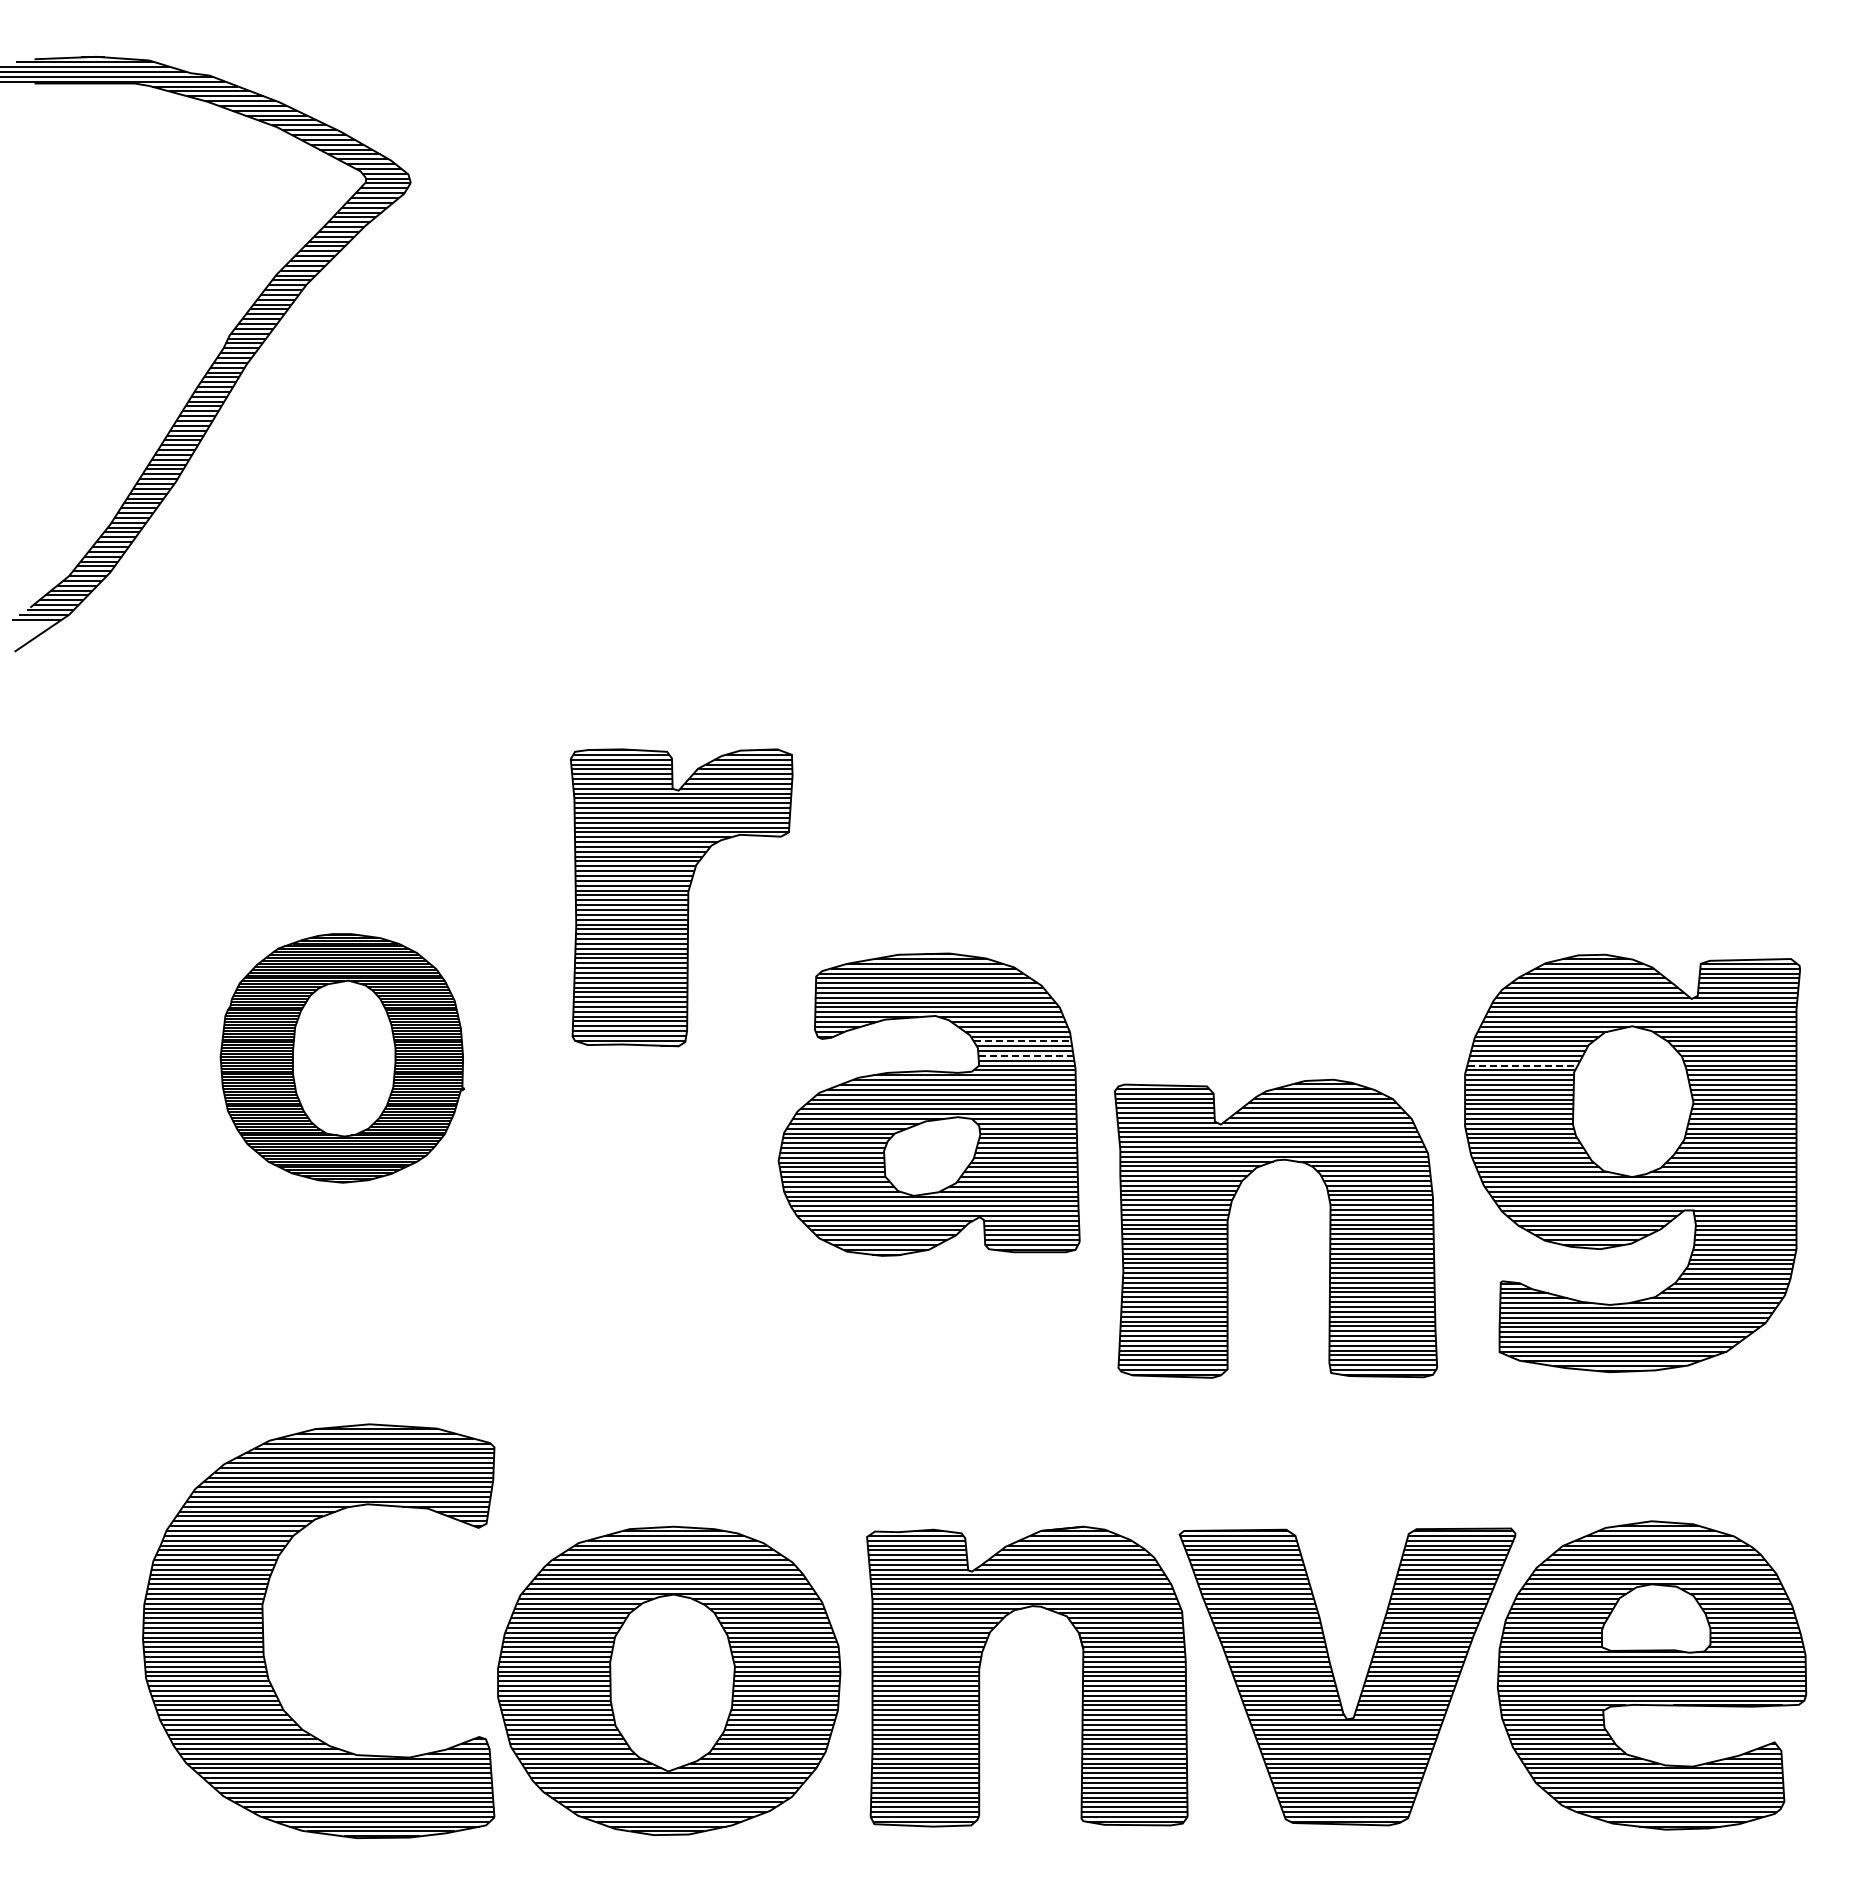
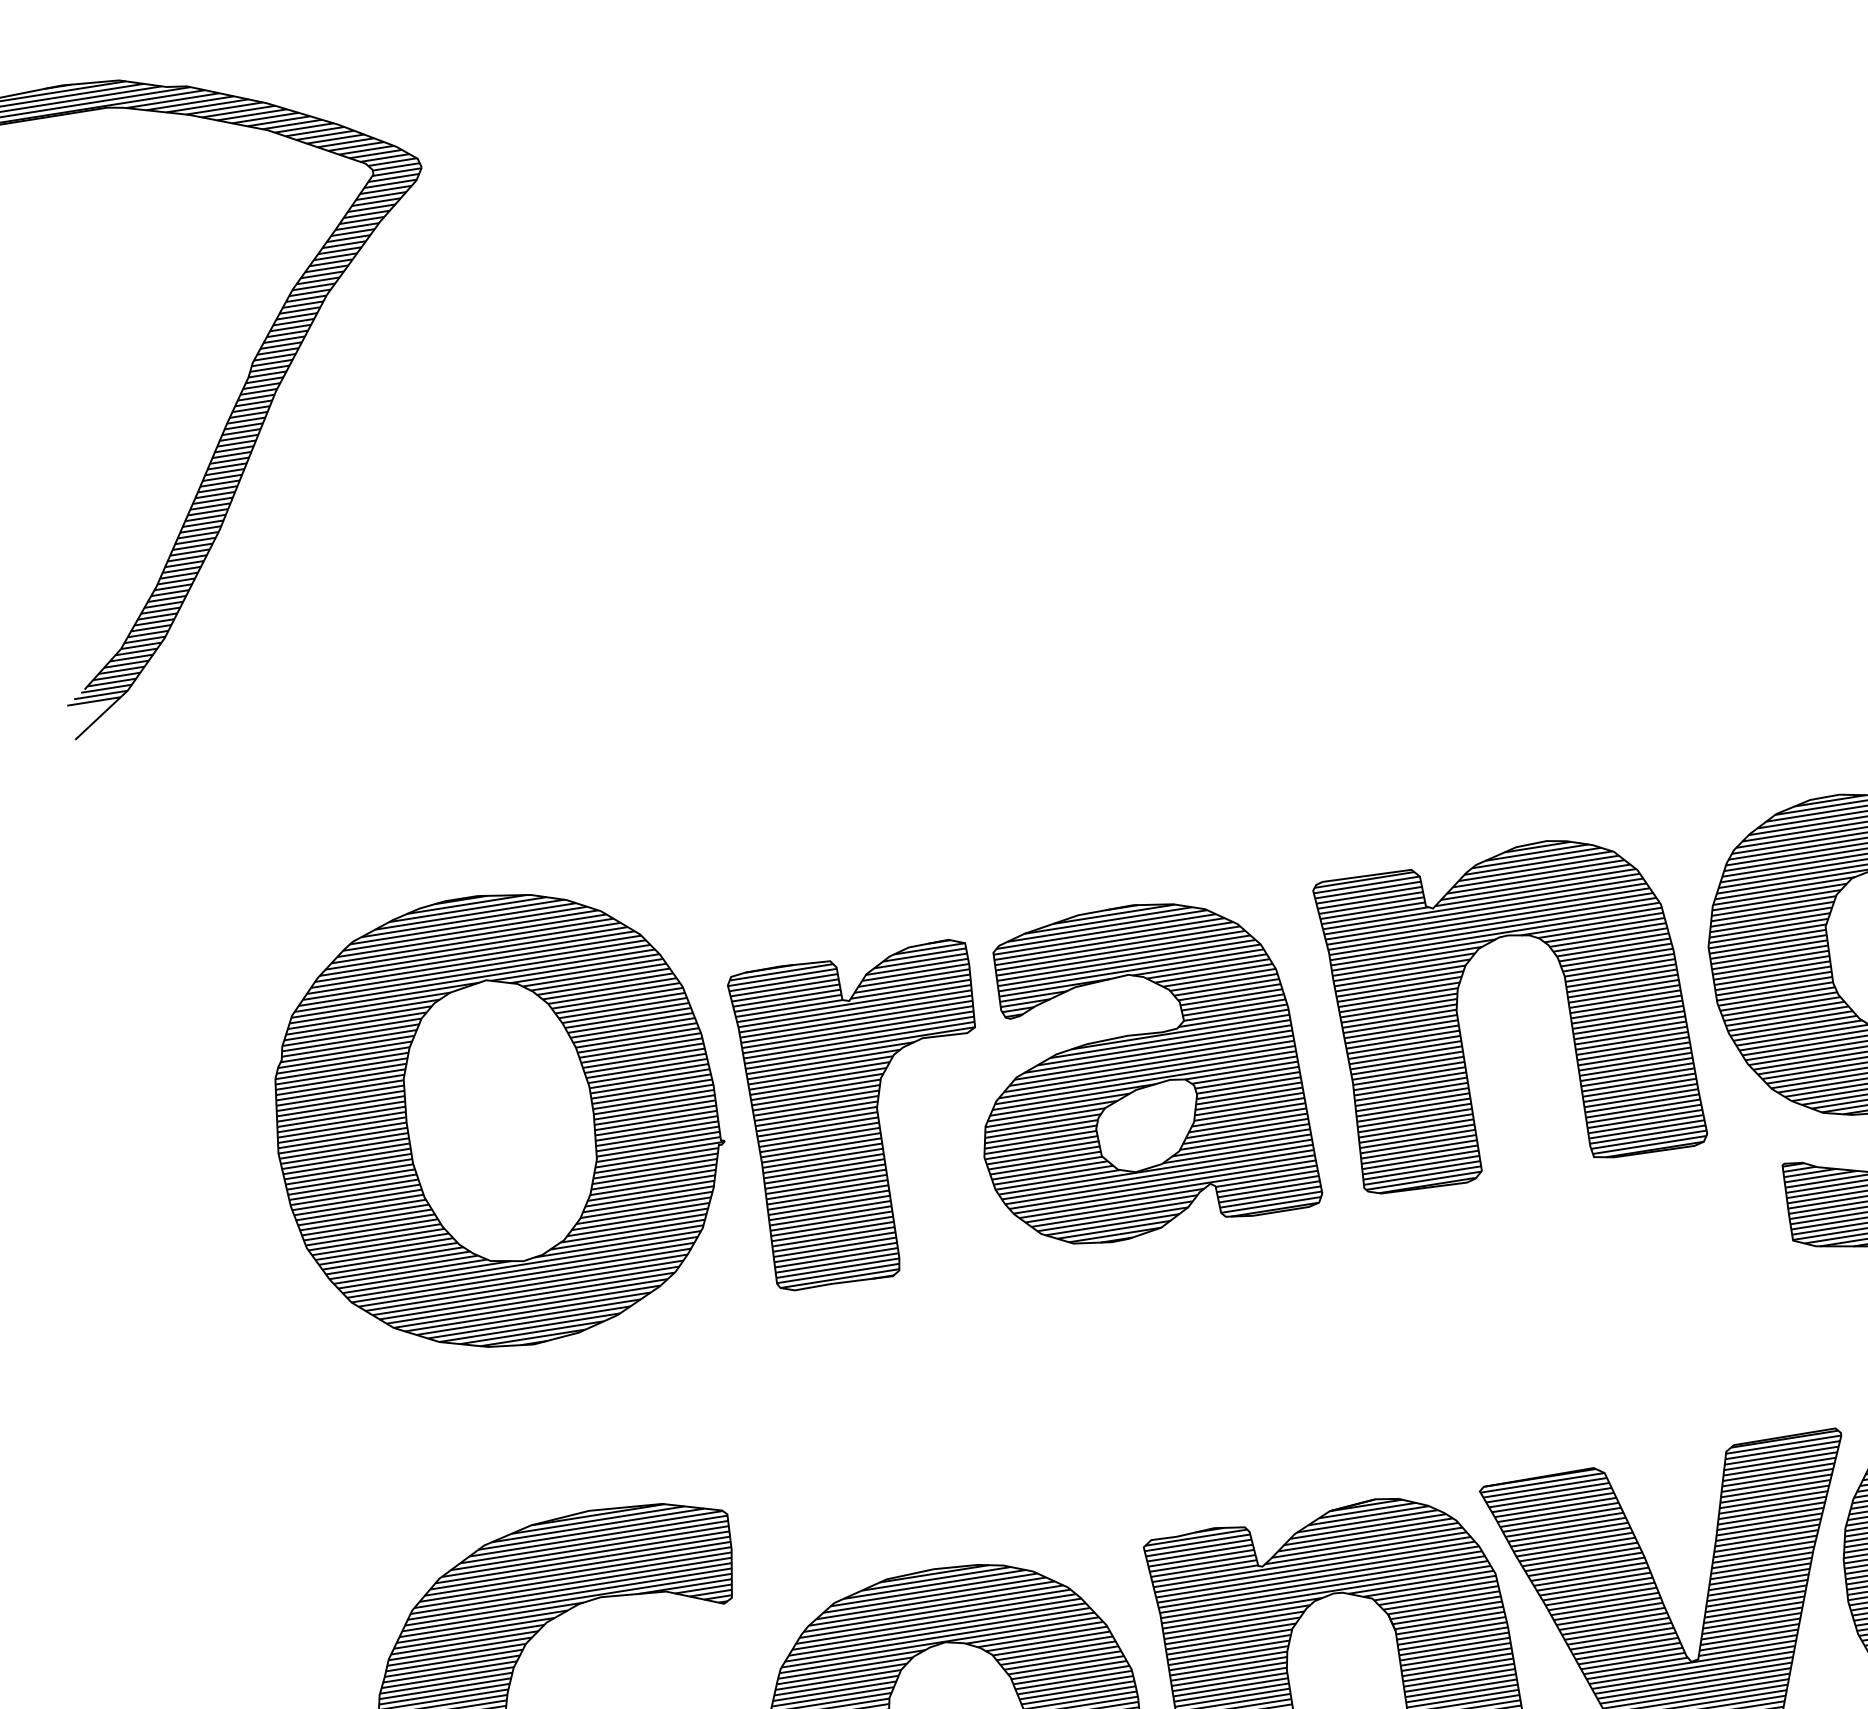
part: (681, 897) -> (870, 1115), moved
line: (1022, 1041) -> (1226, 987), dashed -> solid
line: (1026, 1055) -> (1233, 1001), dashed -> solid
part: (342, 1058) -> (497, 1121), size x1.67
line: (1523, 1065) -> (1769, 927), dashed -> solid
part: (1228, 1228) -> (1458, 1019), moved

